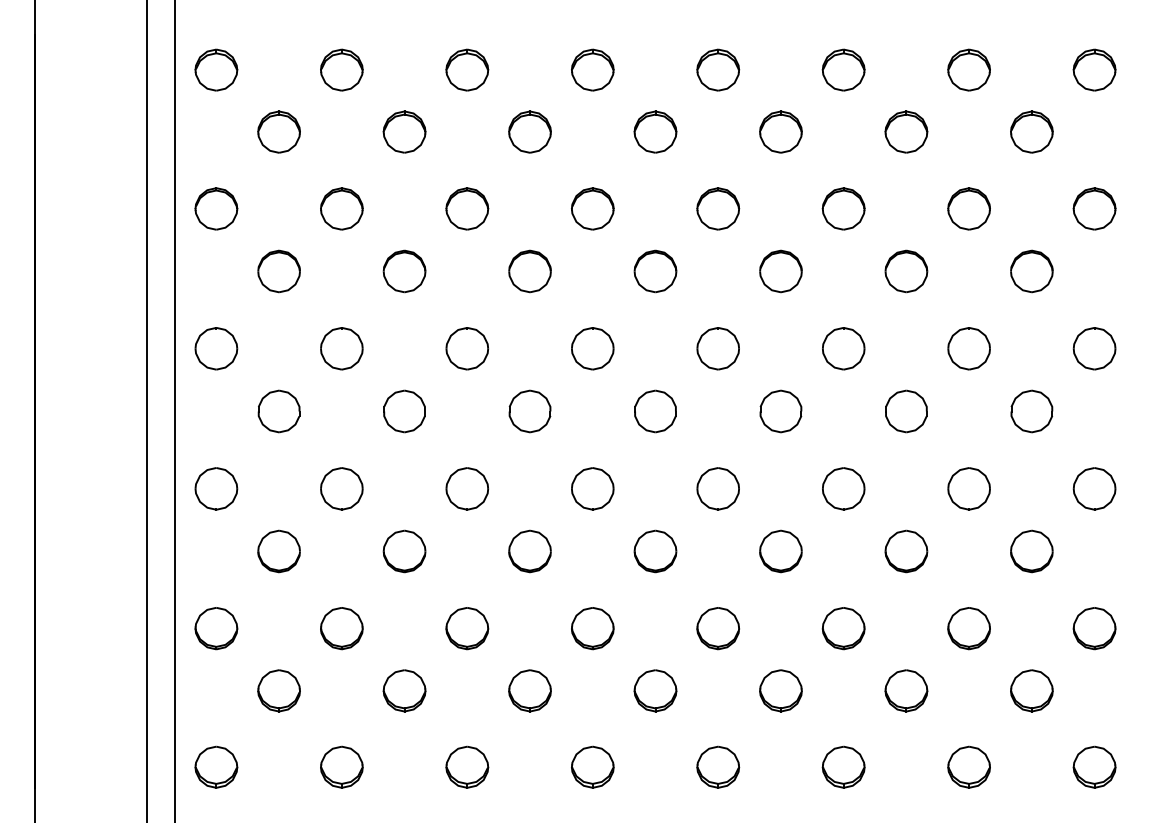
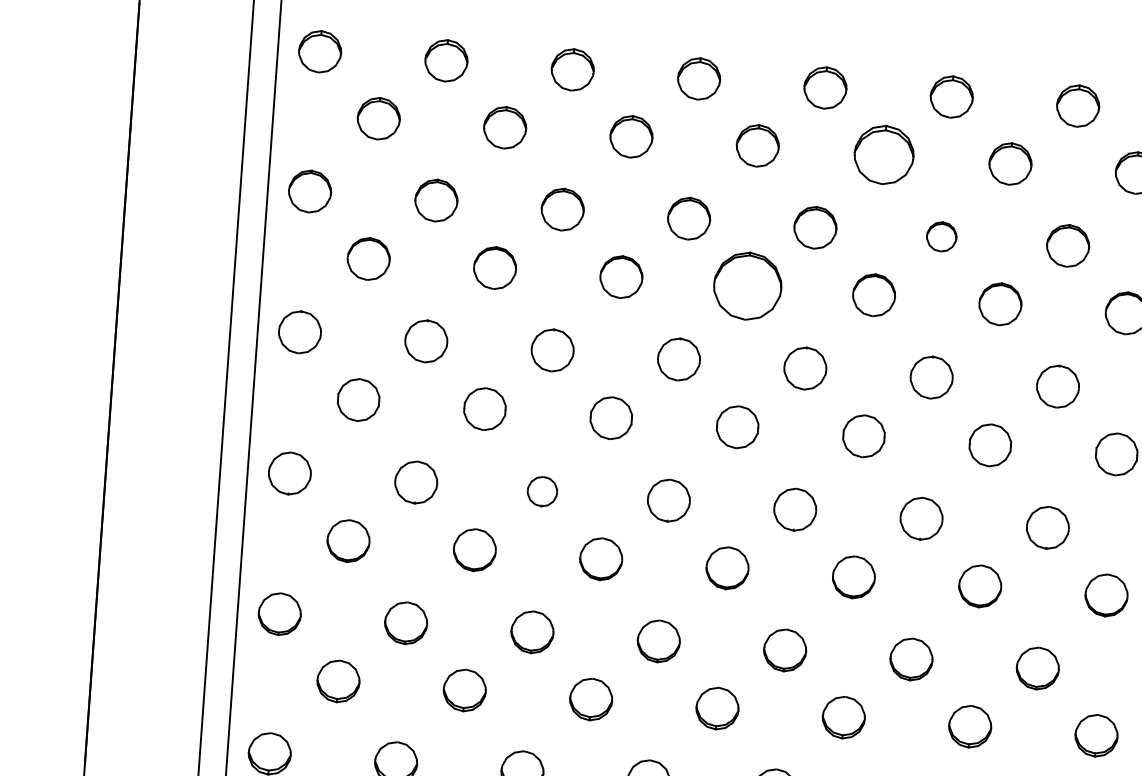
part: (780, 131) -> (883, 154), size x1.4
part: (843, 208) -> (941, 236), size x0.7
part: (655, 271) -> (747, 286), size x1.6
part: (466, 488) -> (541, 491), size x0.7

